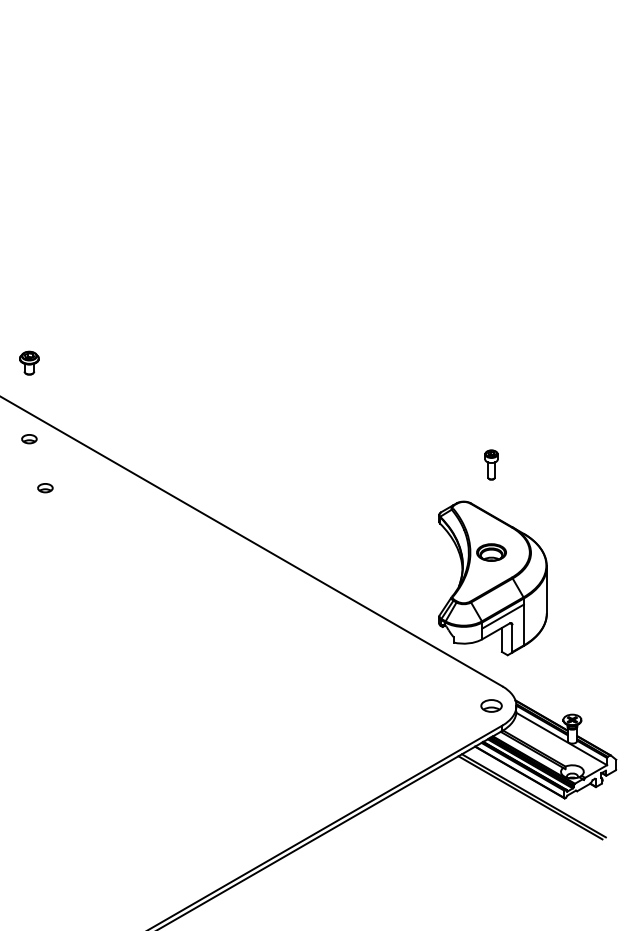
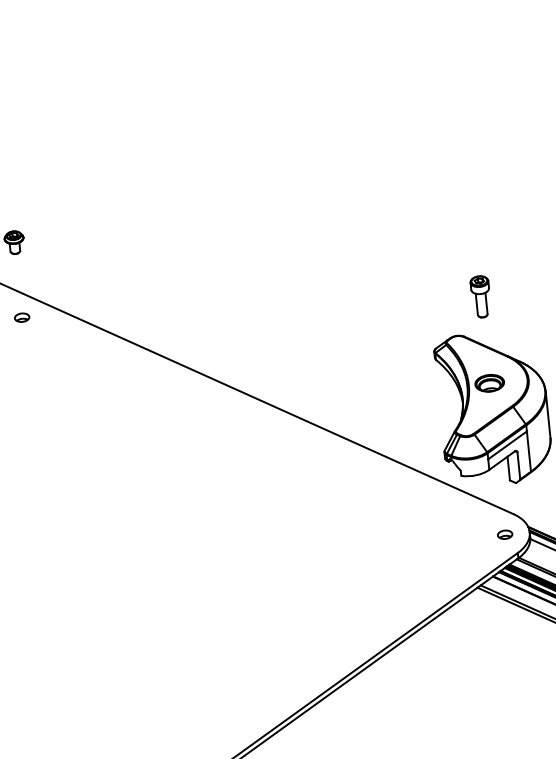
part: (491, 464) -> (480, 296), size x1.43
part: (45, 488) -> (42, 364), removed
part: (491, 705) -> (505, 534), size x0.71

